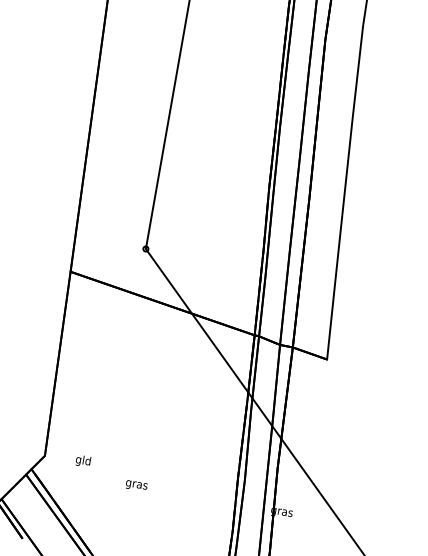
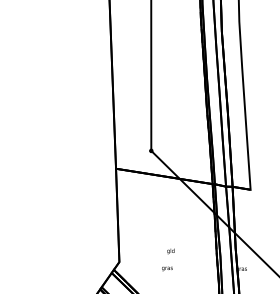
text: (82, 461) -> (170, 251), moved

